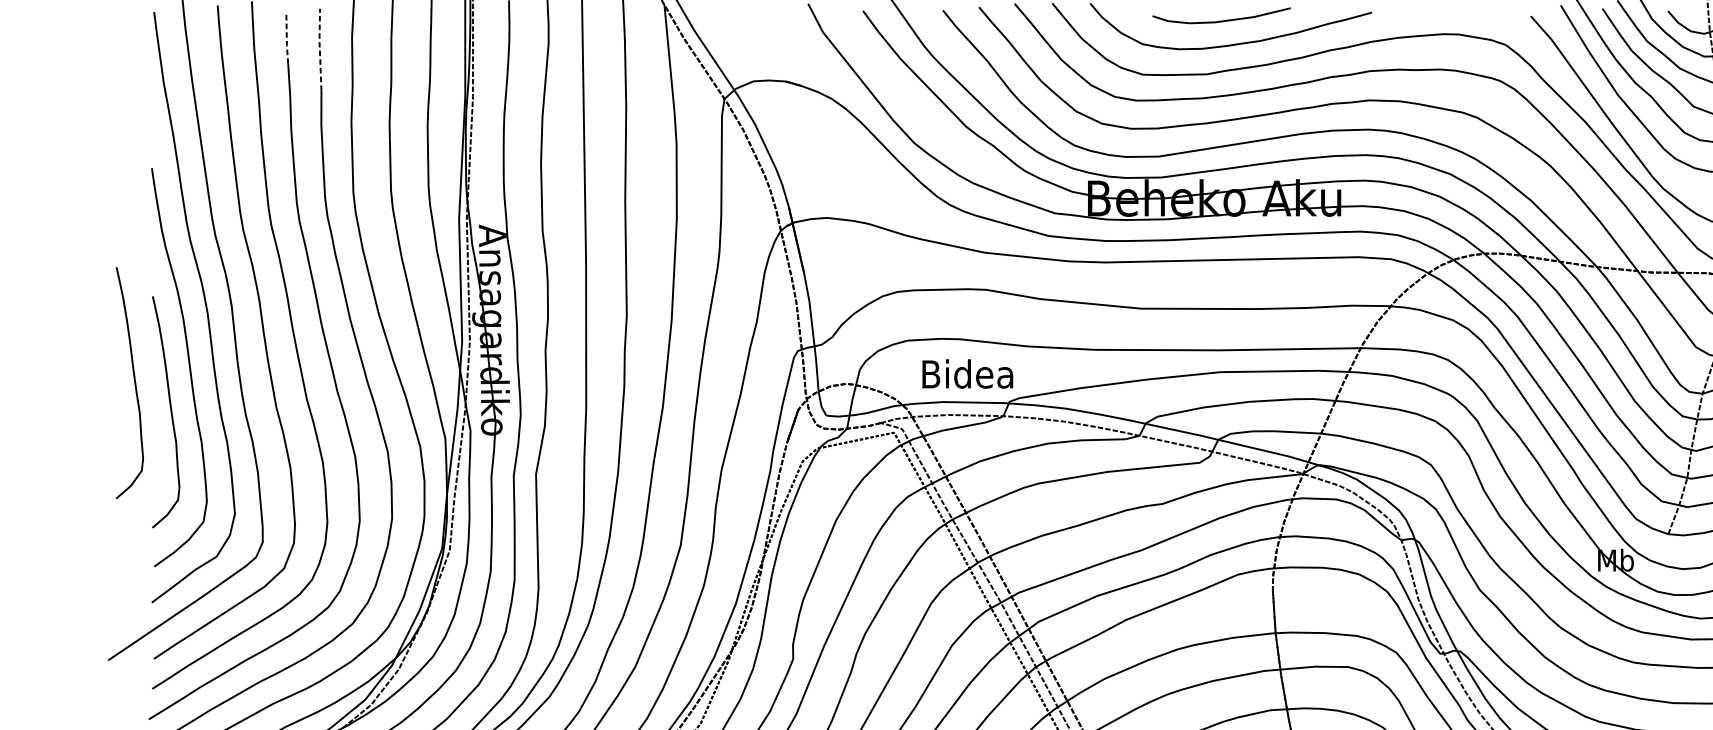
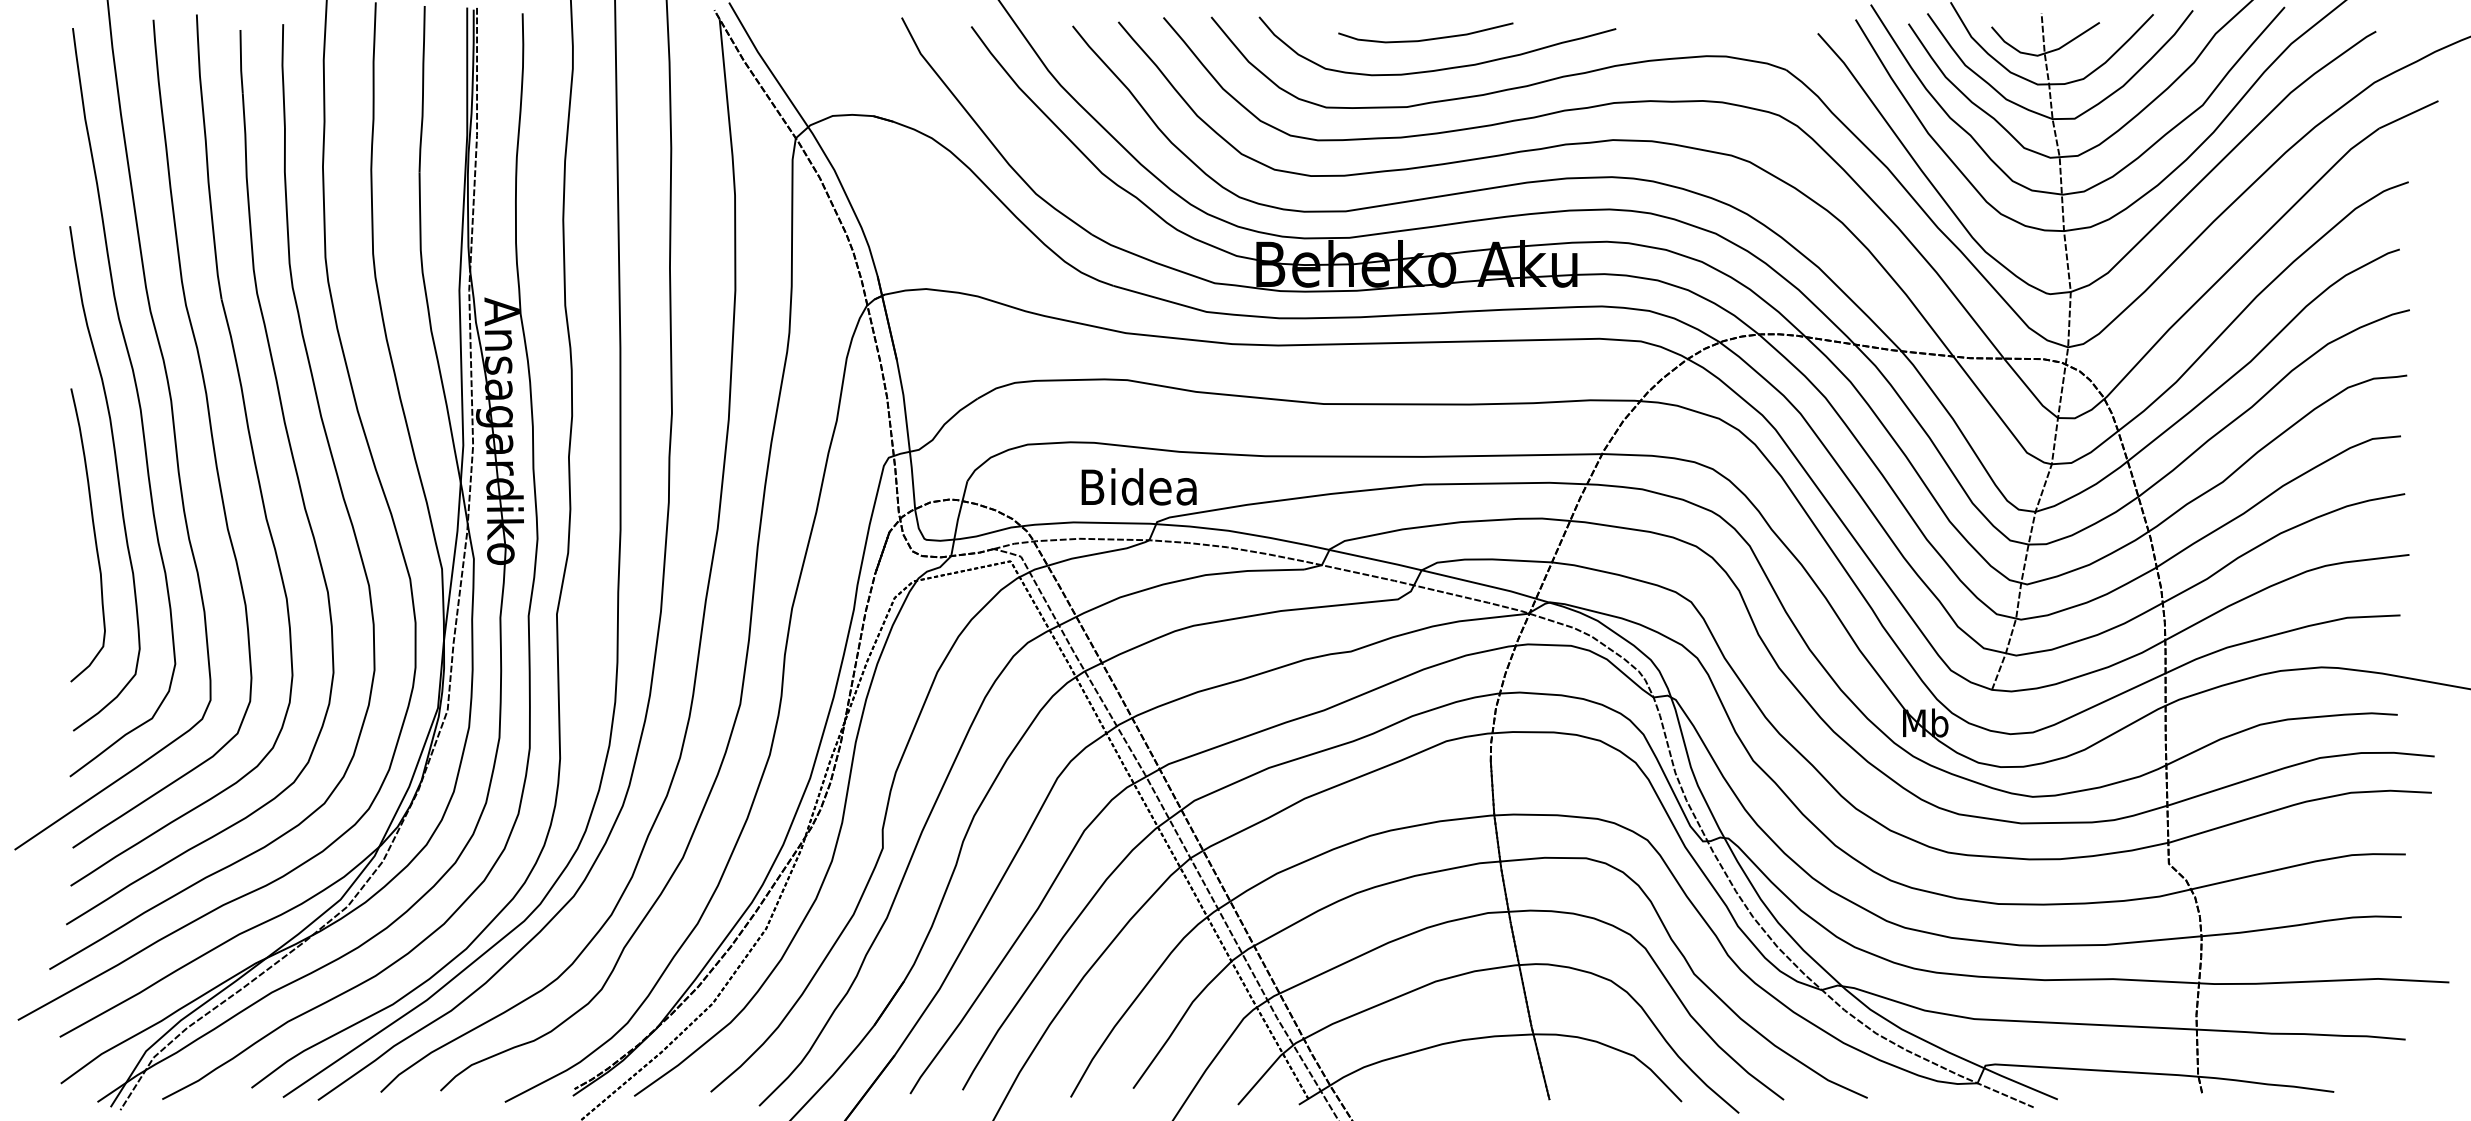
line: (287, 39) -> (241, 62), dashed -> solid
line: (319, 50) -> (282, 76), dashed -> solid
text: (967, 373) -> (1138, 486), moved
curve: (134, 381) -> (47, 496), removed

